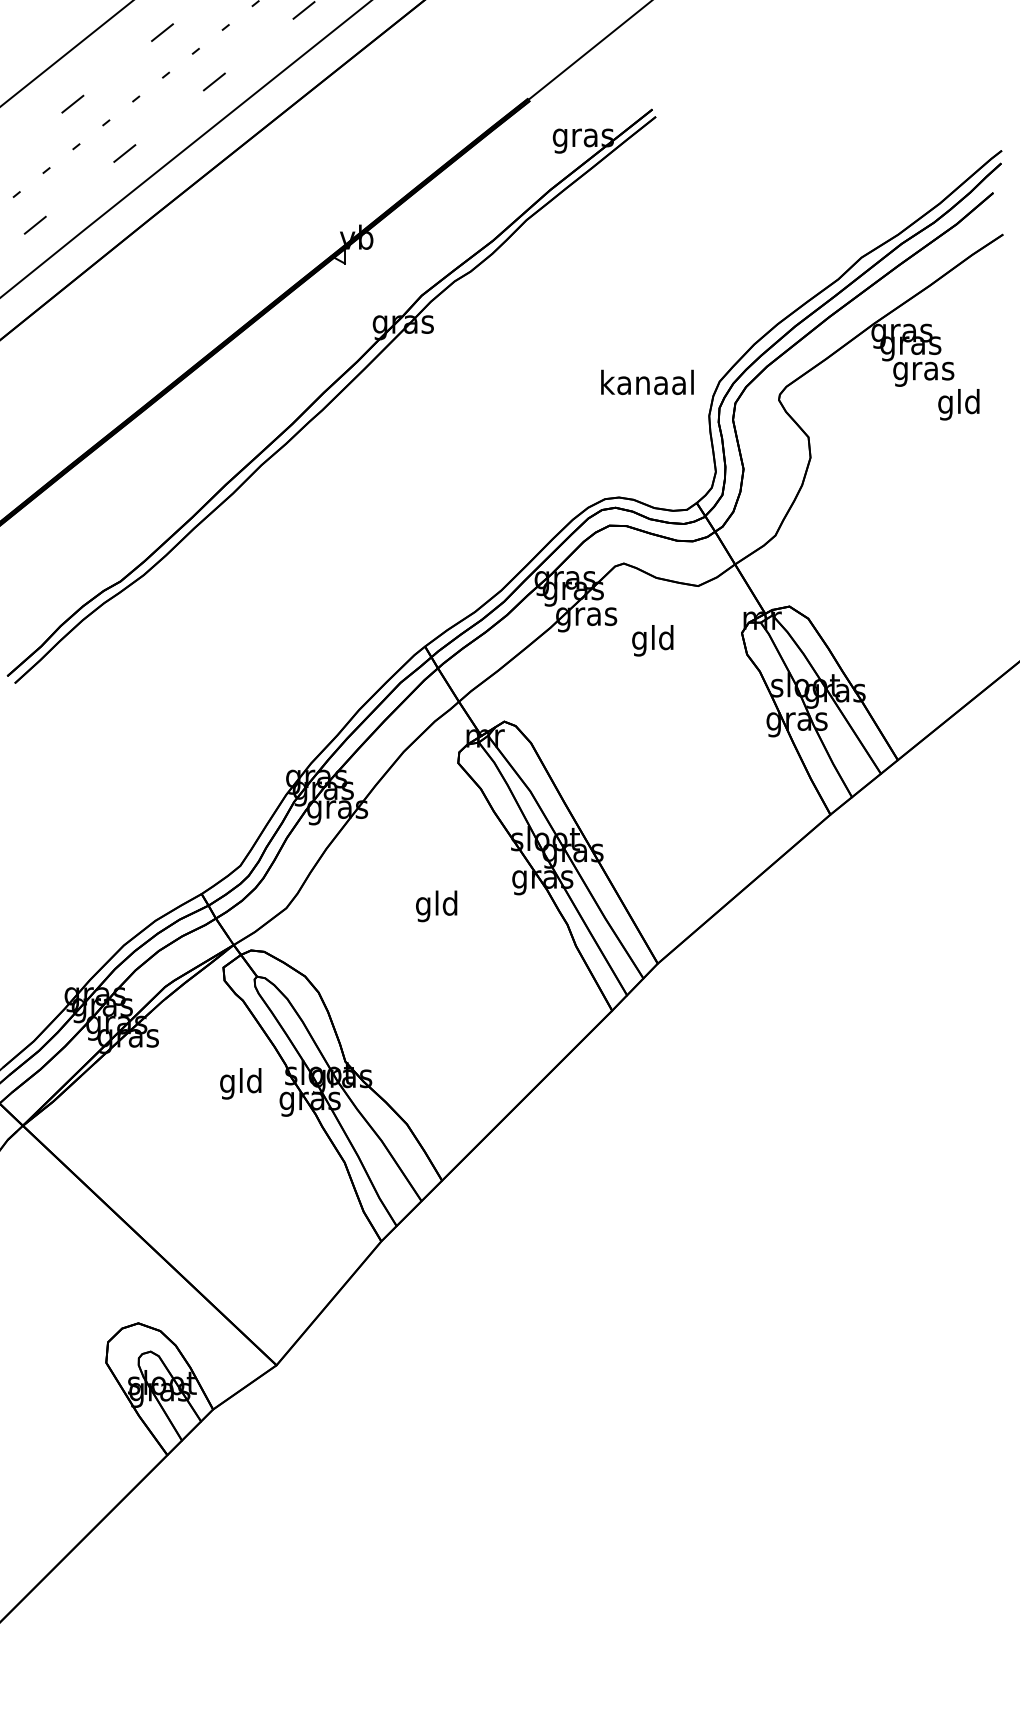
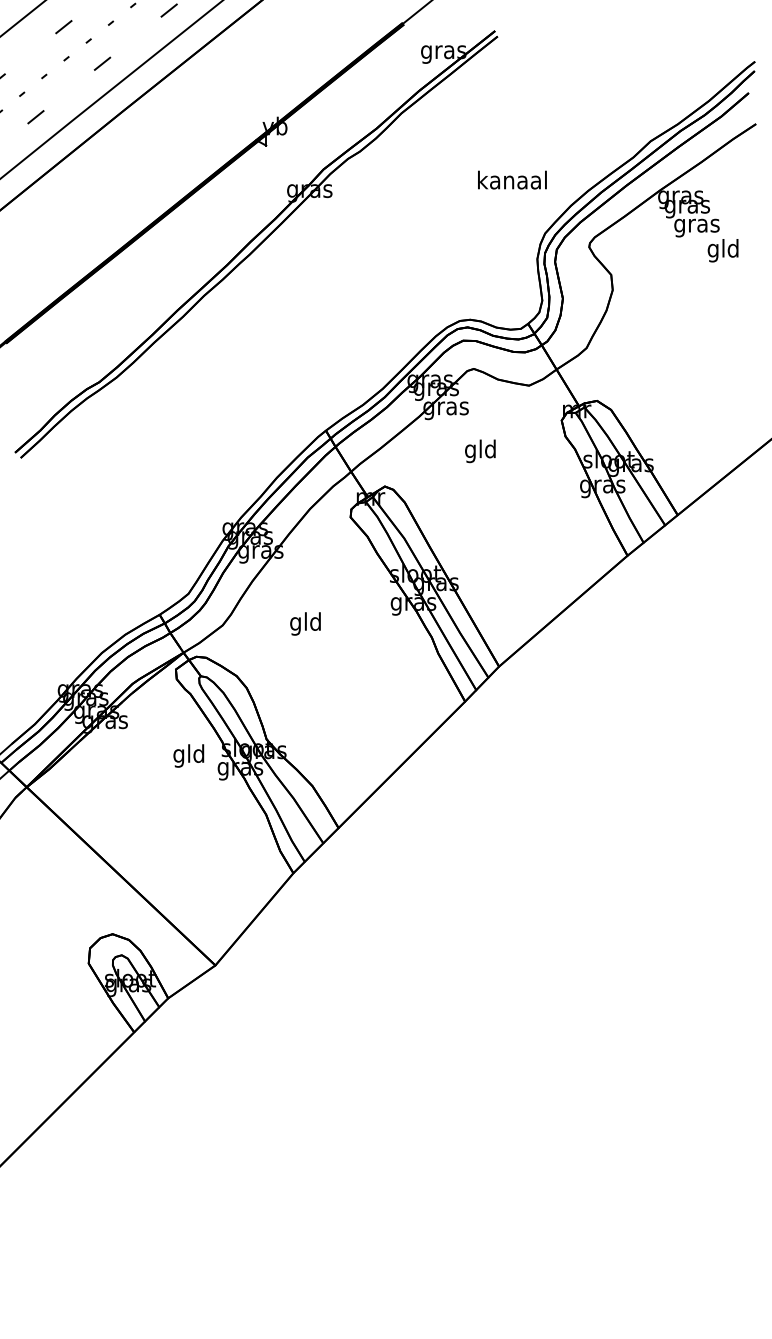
text: (647, 381) -> (512, 179), moved
text: (652, 640) -> (480, 451), moved
text: (436, 905) -> (305, 623), moved

